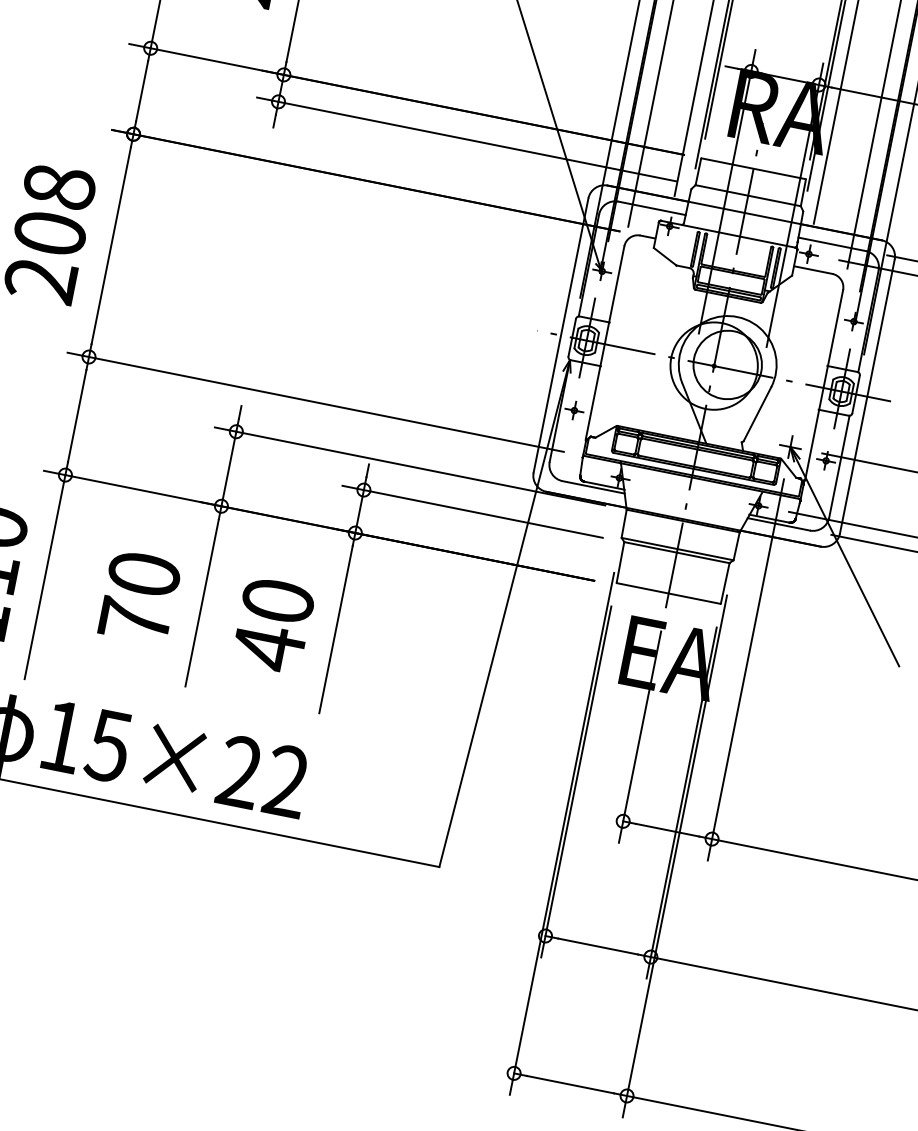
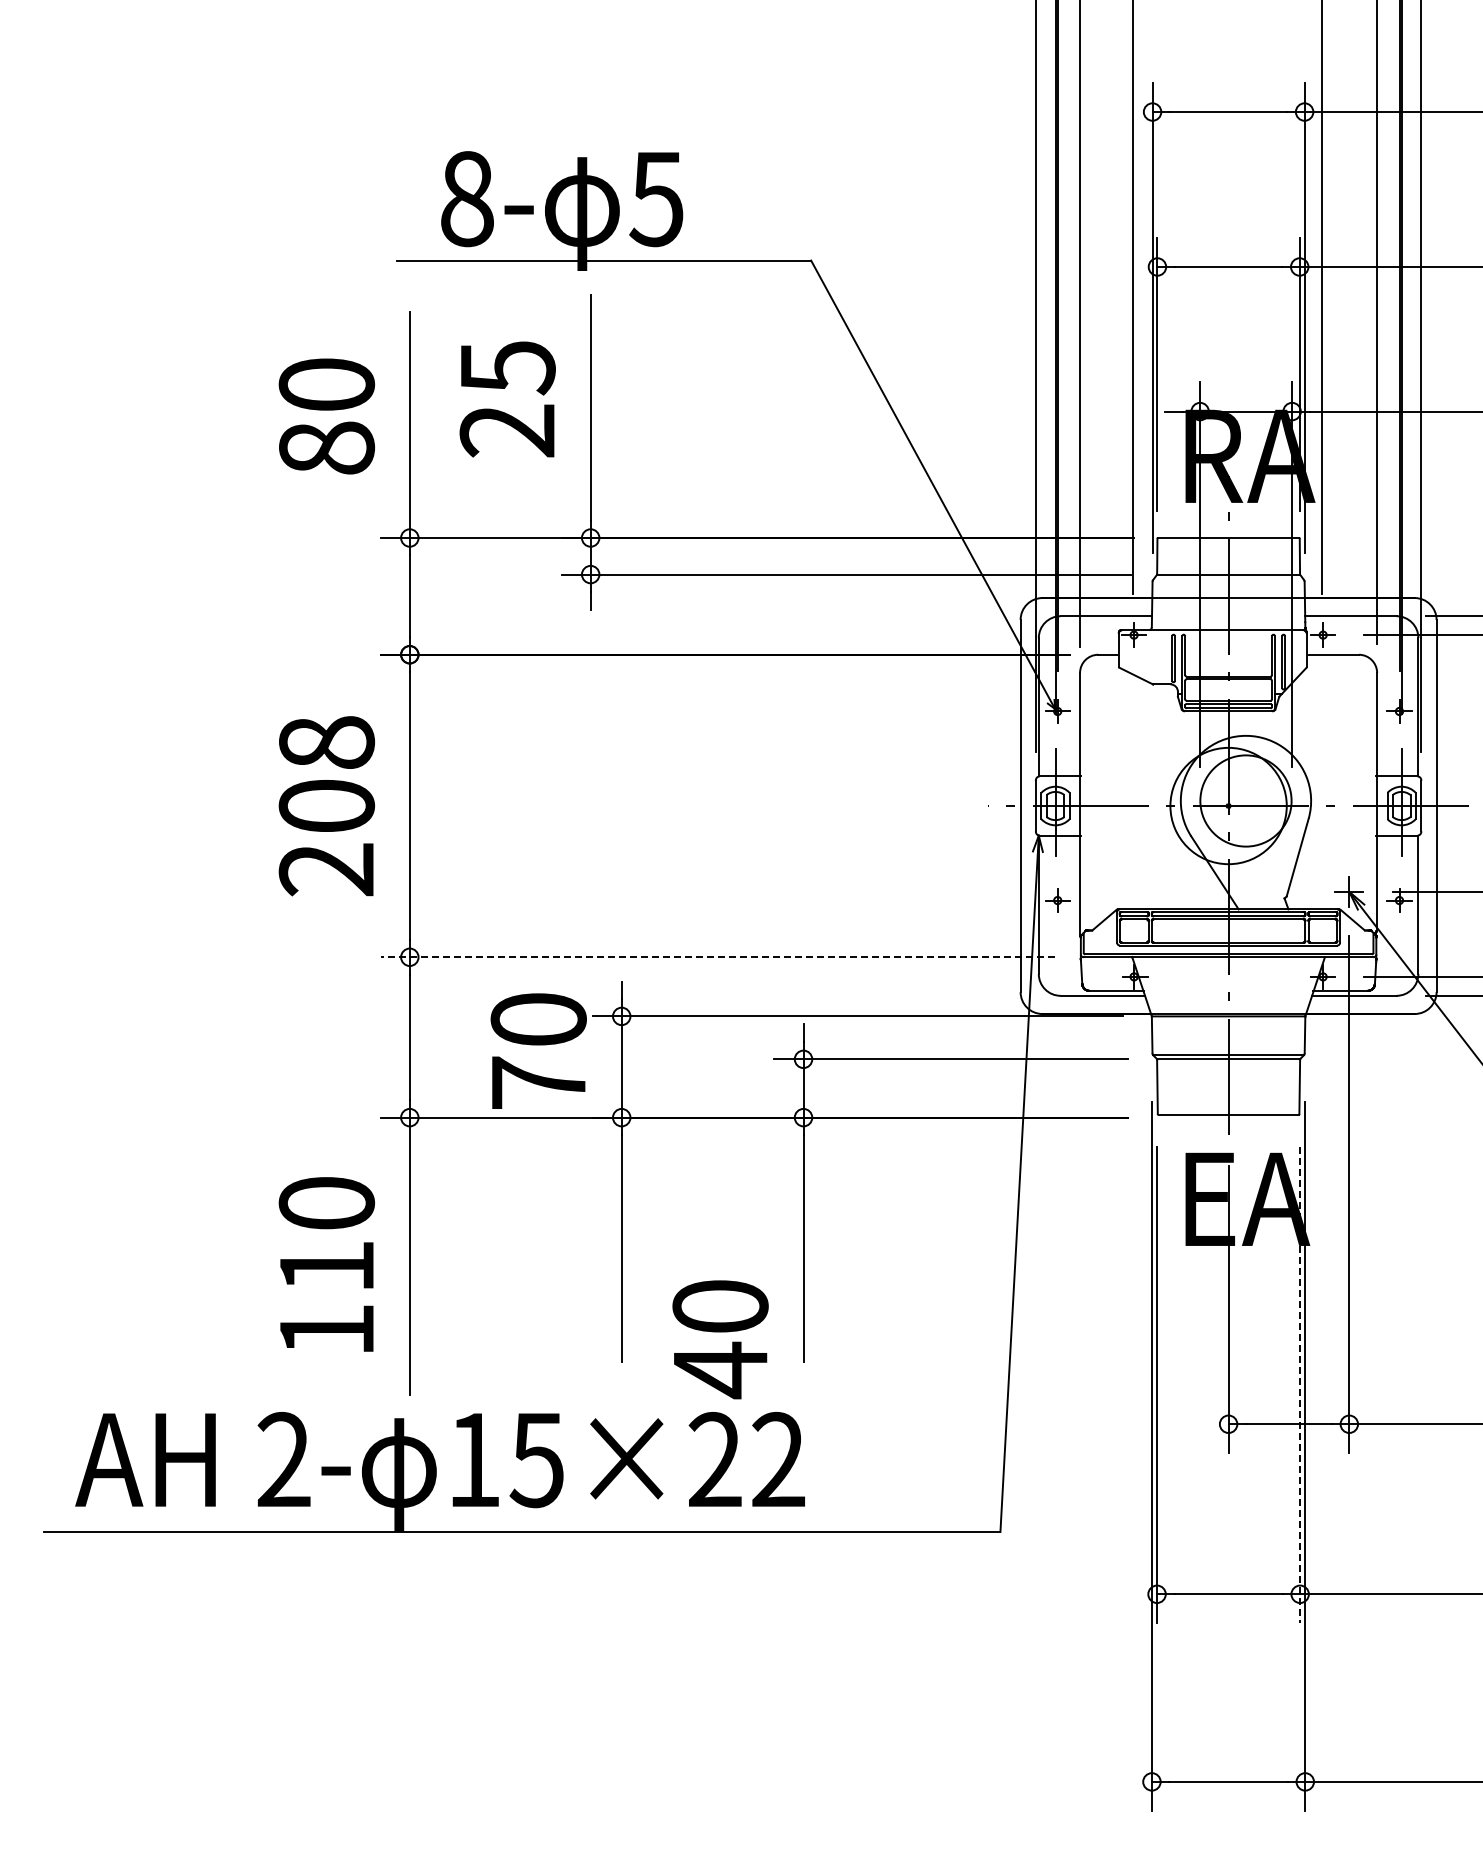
line: (315, 402) -> (717, 957), solid -> dashed
text: (139, 597) -> (538, 1050), moved
text: (273, 625) -> (720, 1339), moved
line: (681, 803) -> (1300, 1385), solid -> dashed

